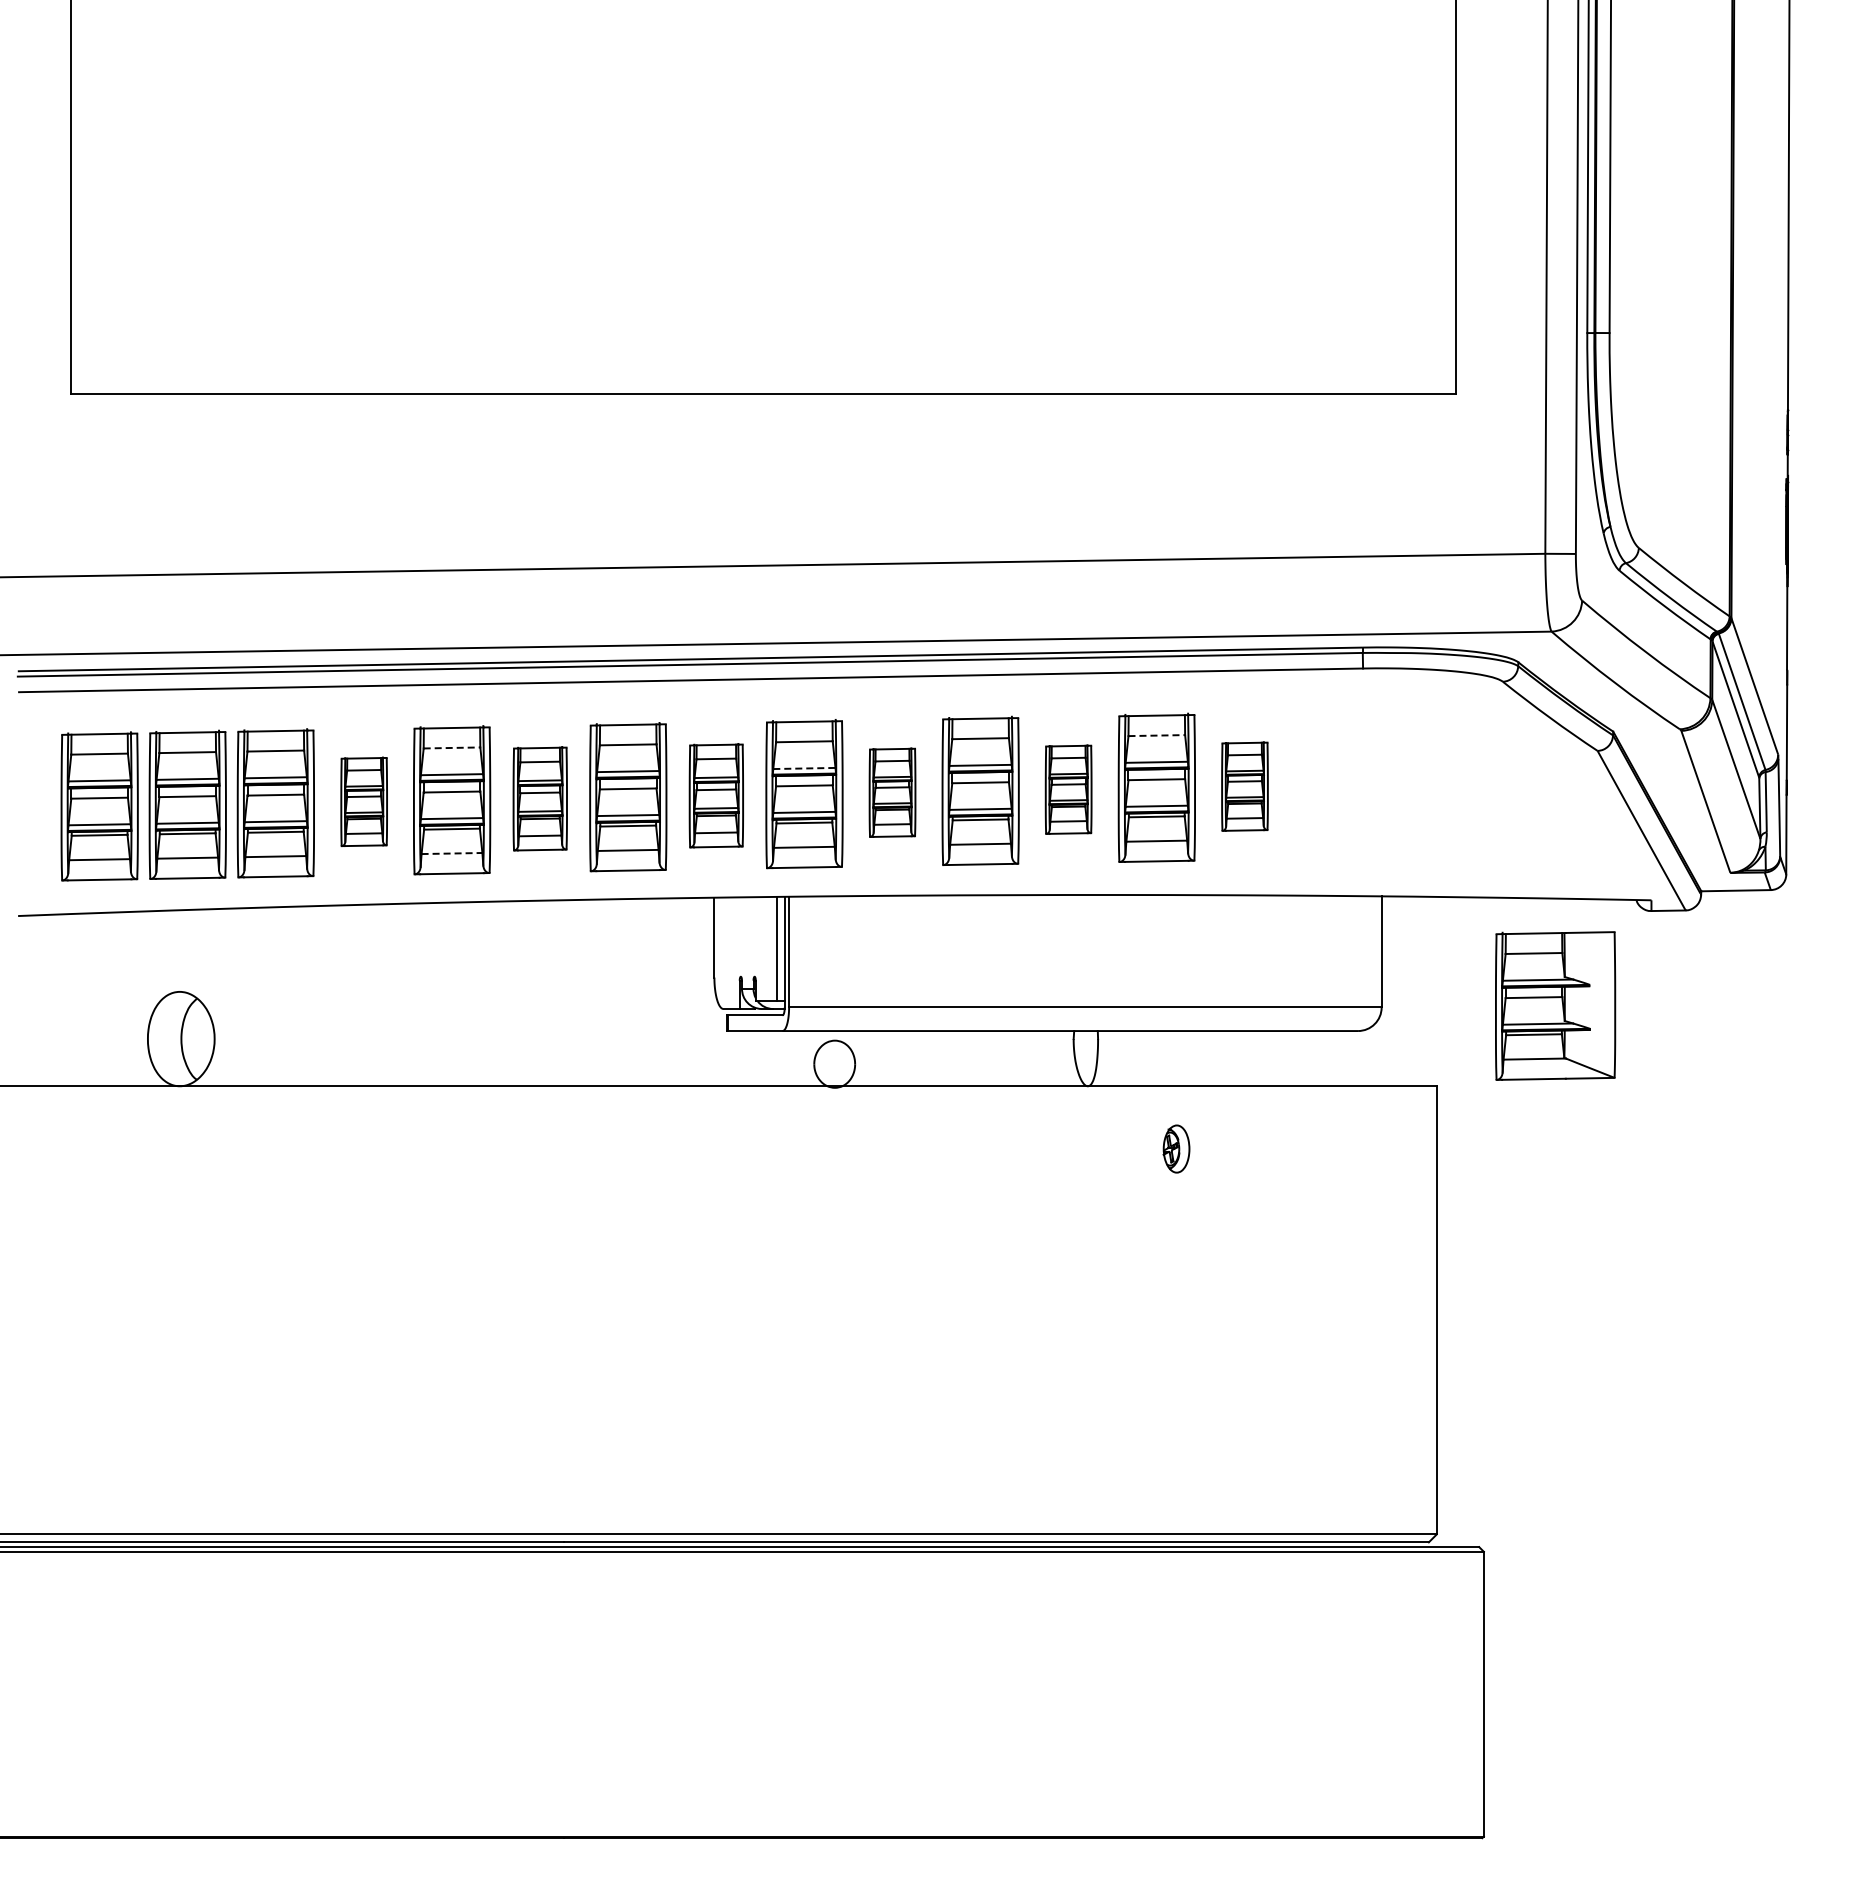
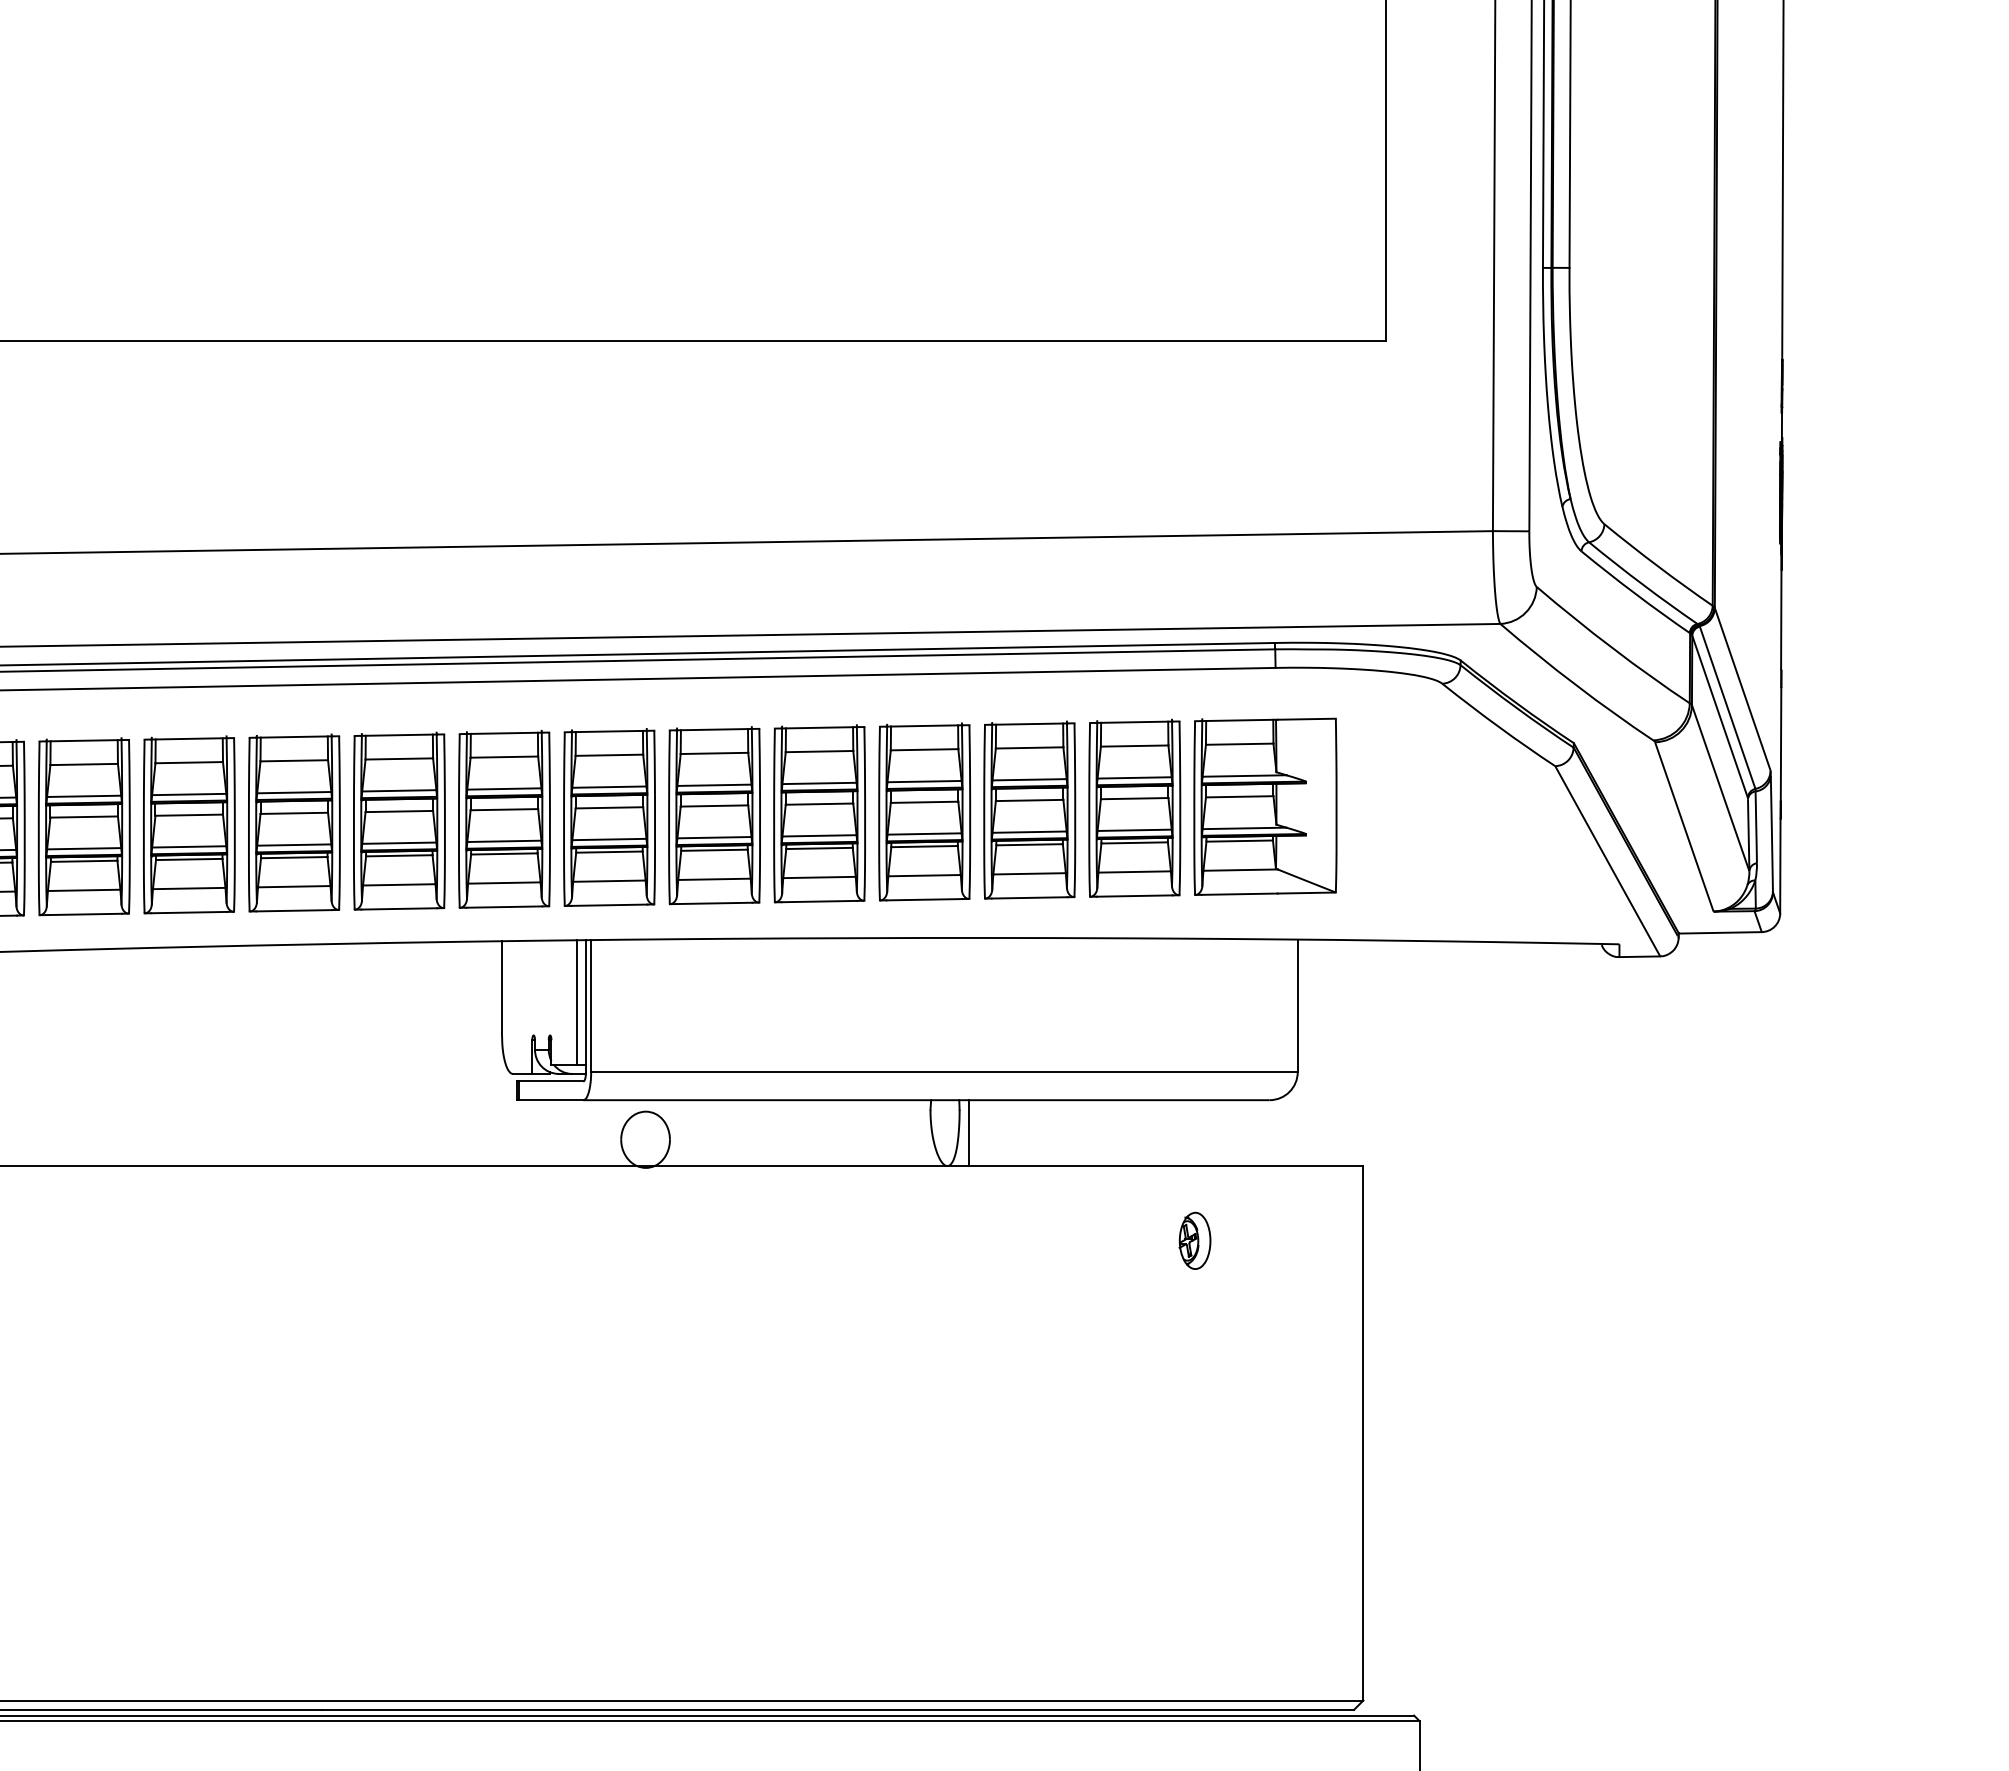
line: (1157, 735) -> (1030, 747), dashed -> solid
line: (452, 747) -> (189, 762), dashed -> solid
line: (804, 768) -> (609, 787), dashed -> solid
part: (1244, 786) -> (1134, 808), size x1.67
part: (1068, 789) -> (924, 812), size x1.67
part: (892, 792) -> (714, 815), size x1.67
part: (716, 795) -> (504, 819), size x1.43
part: (540, 798) -> (294, 822), size x1.43
part: (364, 801) -> (84, 826), size x1.67
line: (452, 853) -> (189, 888), dashed -> solid
part: (1555, 1005) -> (1265, 806), moved
line: (1106, 1058) -> (969, 1132), added
part: (1176, 1148) -> (1195, 1240), moved

